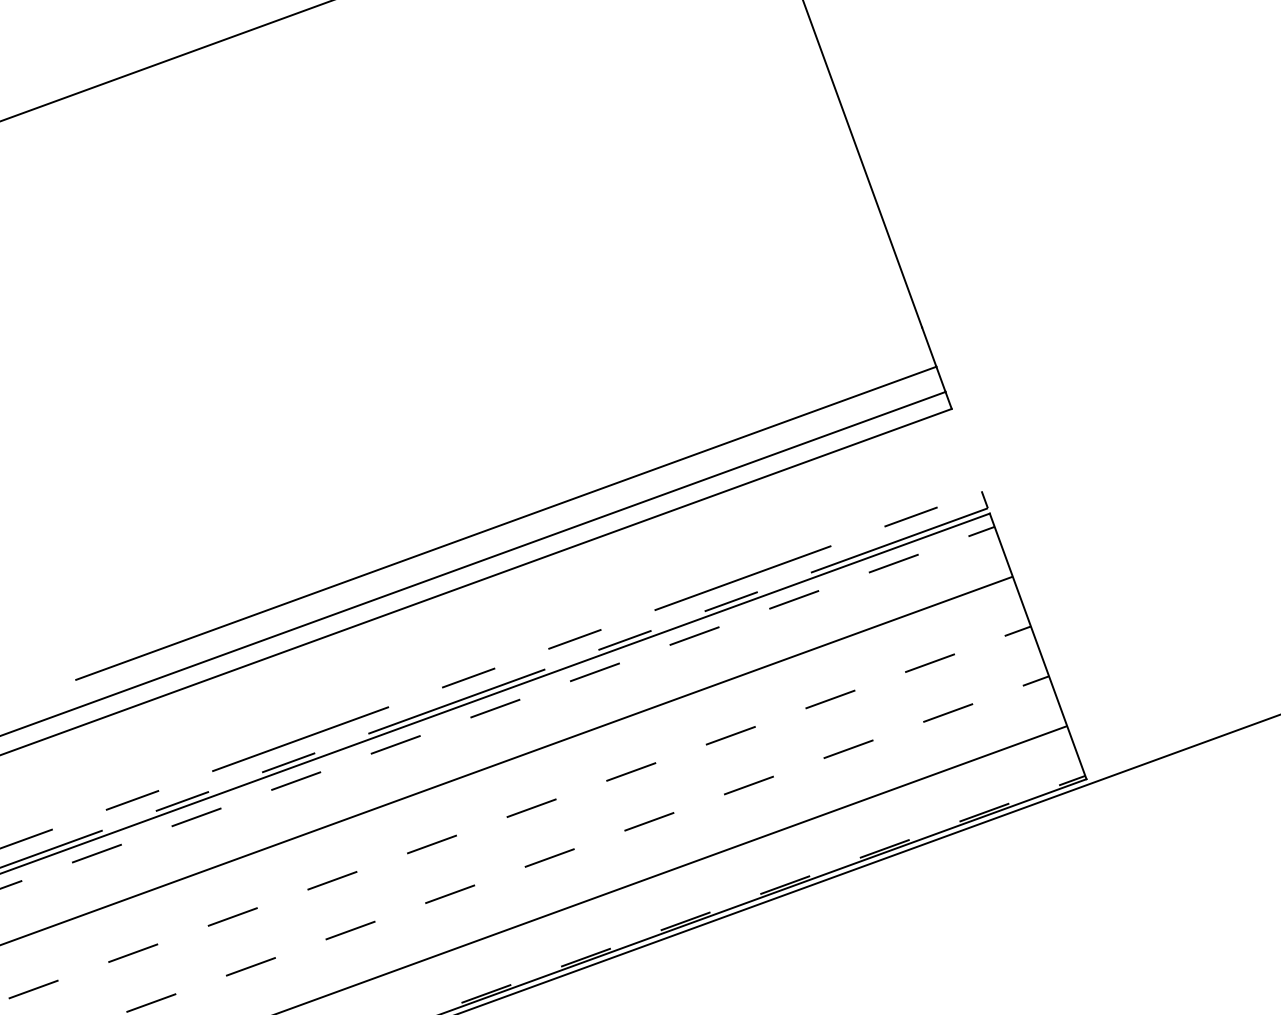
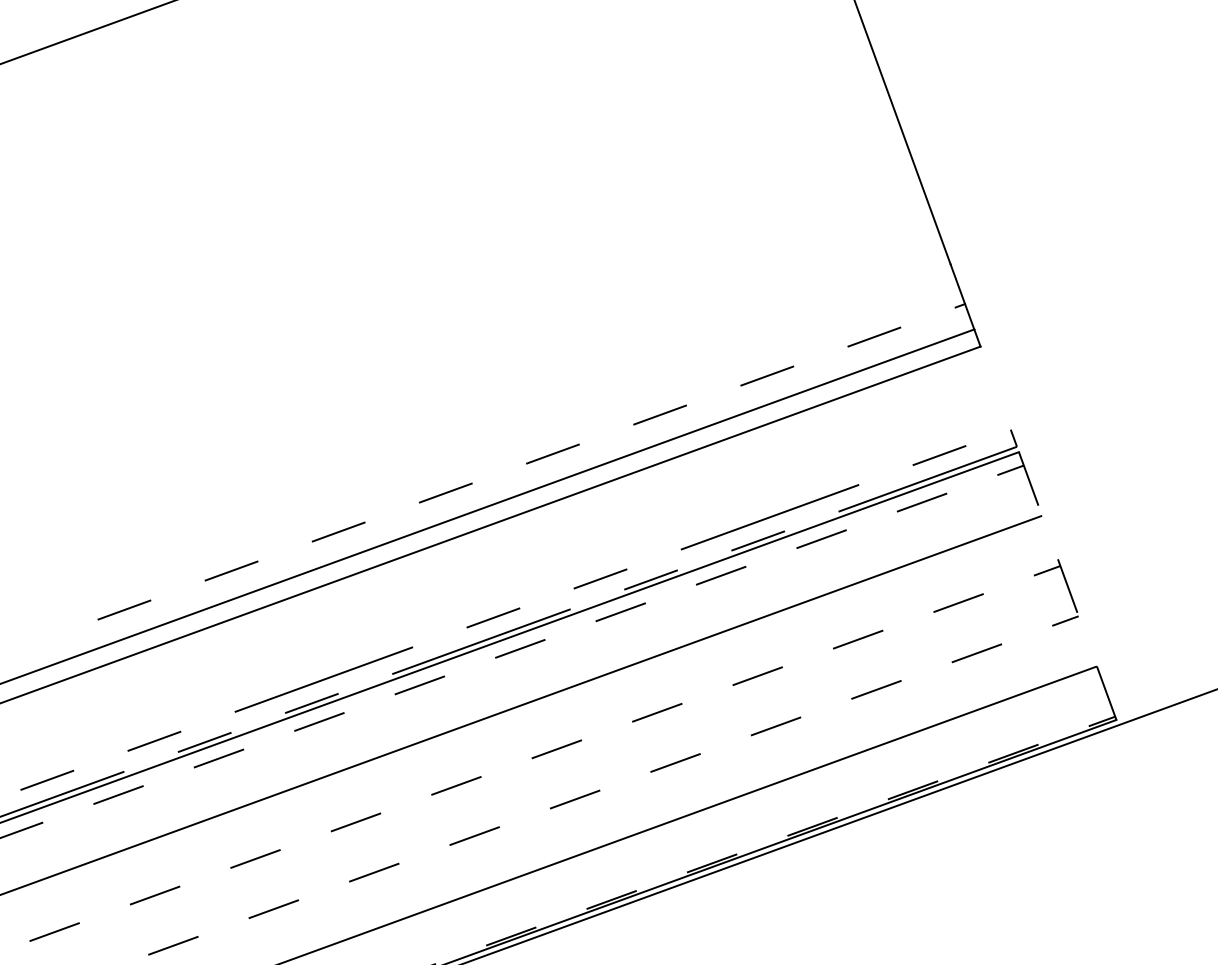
line: (506, 523) -> (531, 462), solid -> dashed
line: (1038, 645) -> (1068, 585), solid -> dashed

